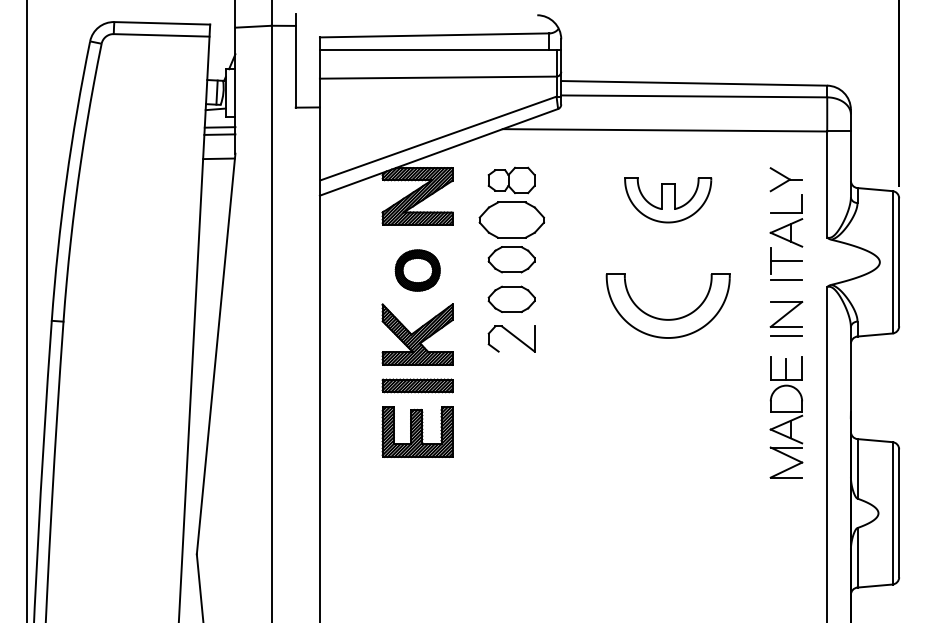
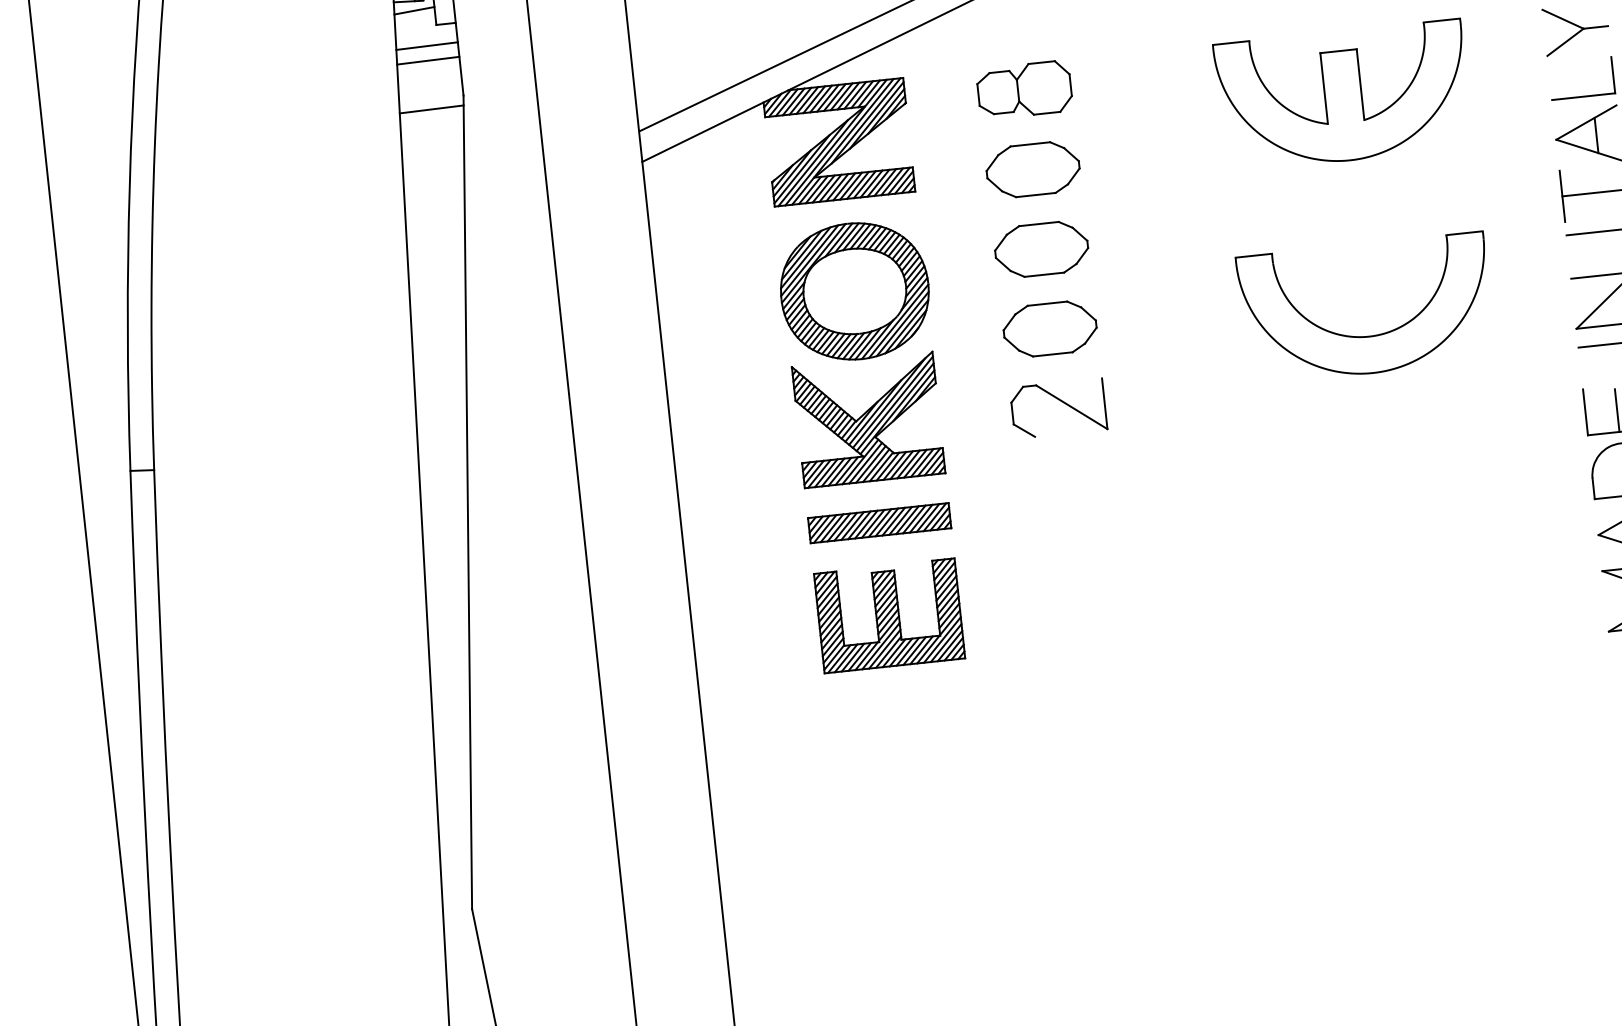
part: (667, 199) -> (1341, 94), size x1.43
part: (511, 219) -> (1032, 168), size x0.71
part: (417, 270) -> (854, 291), size x1.67

